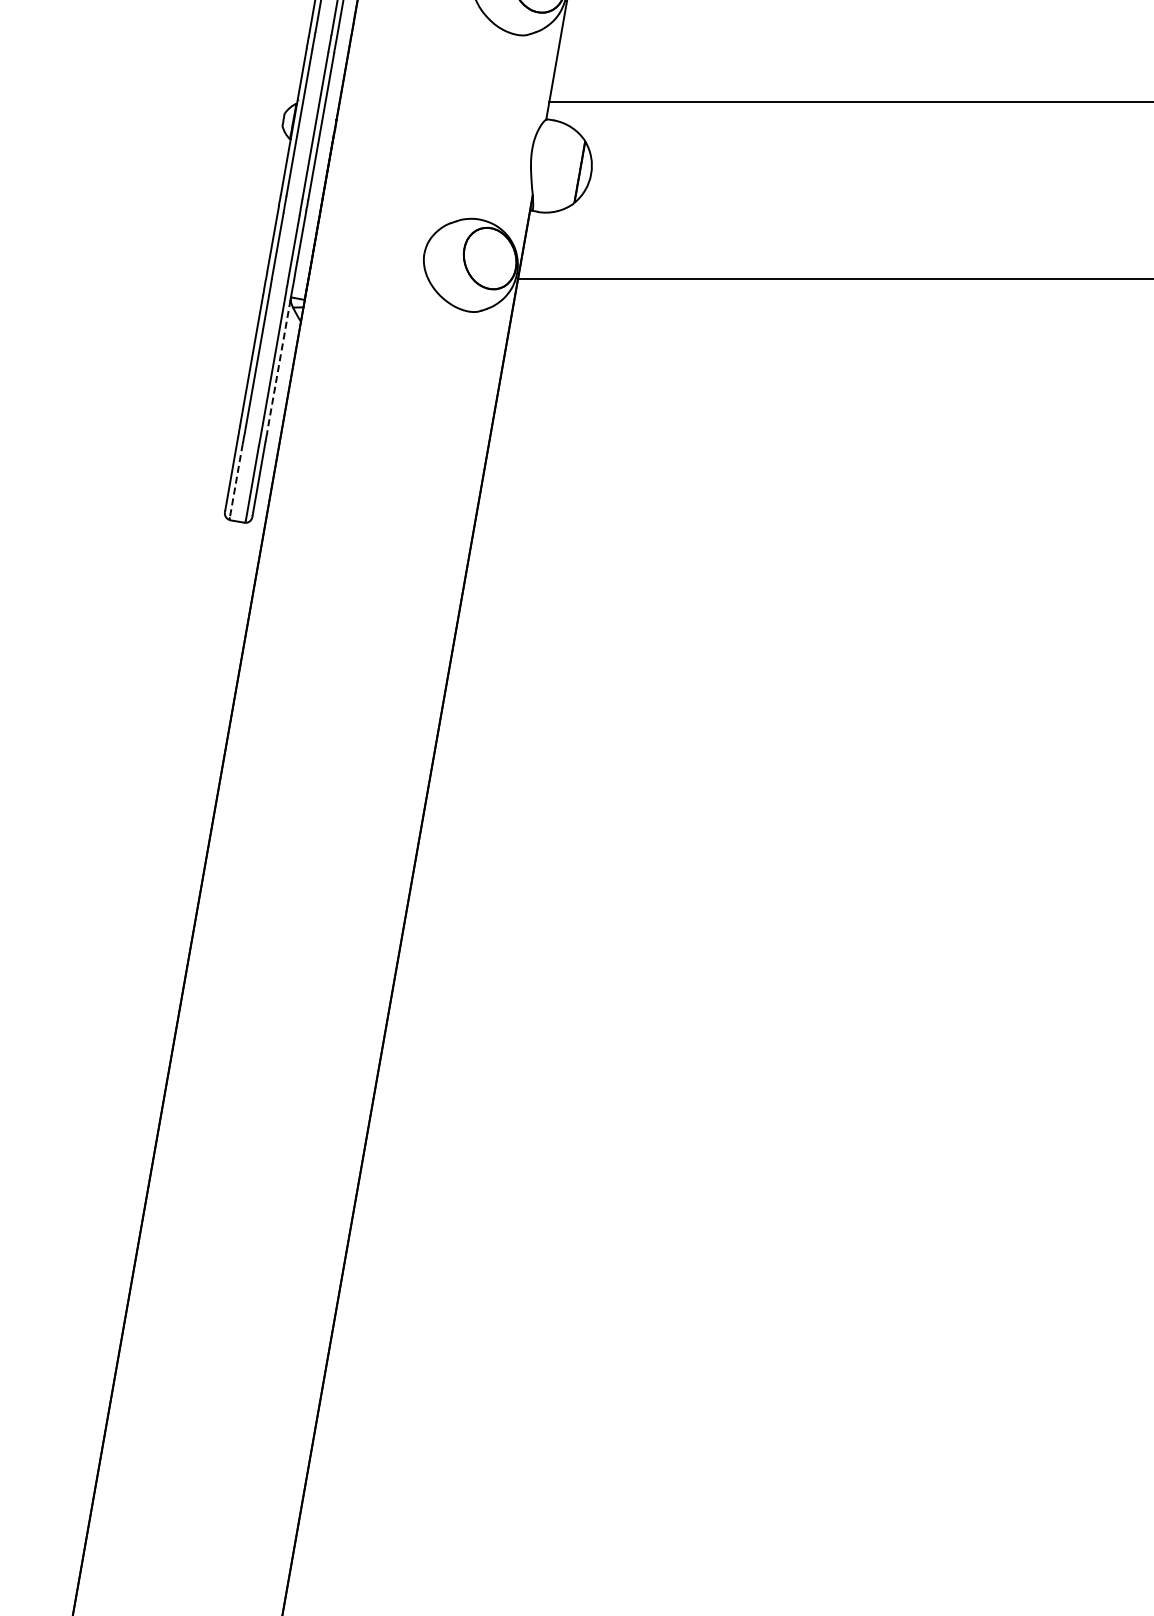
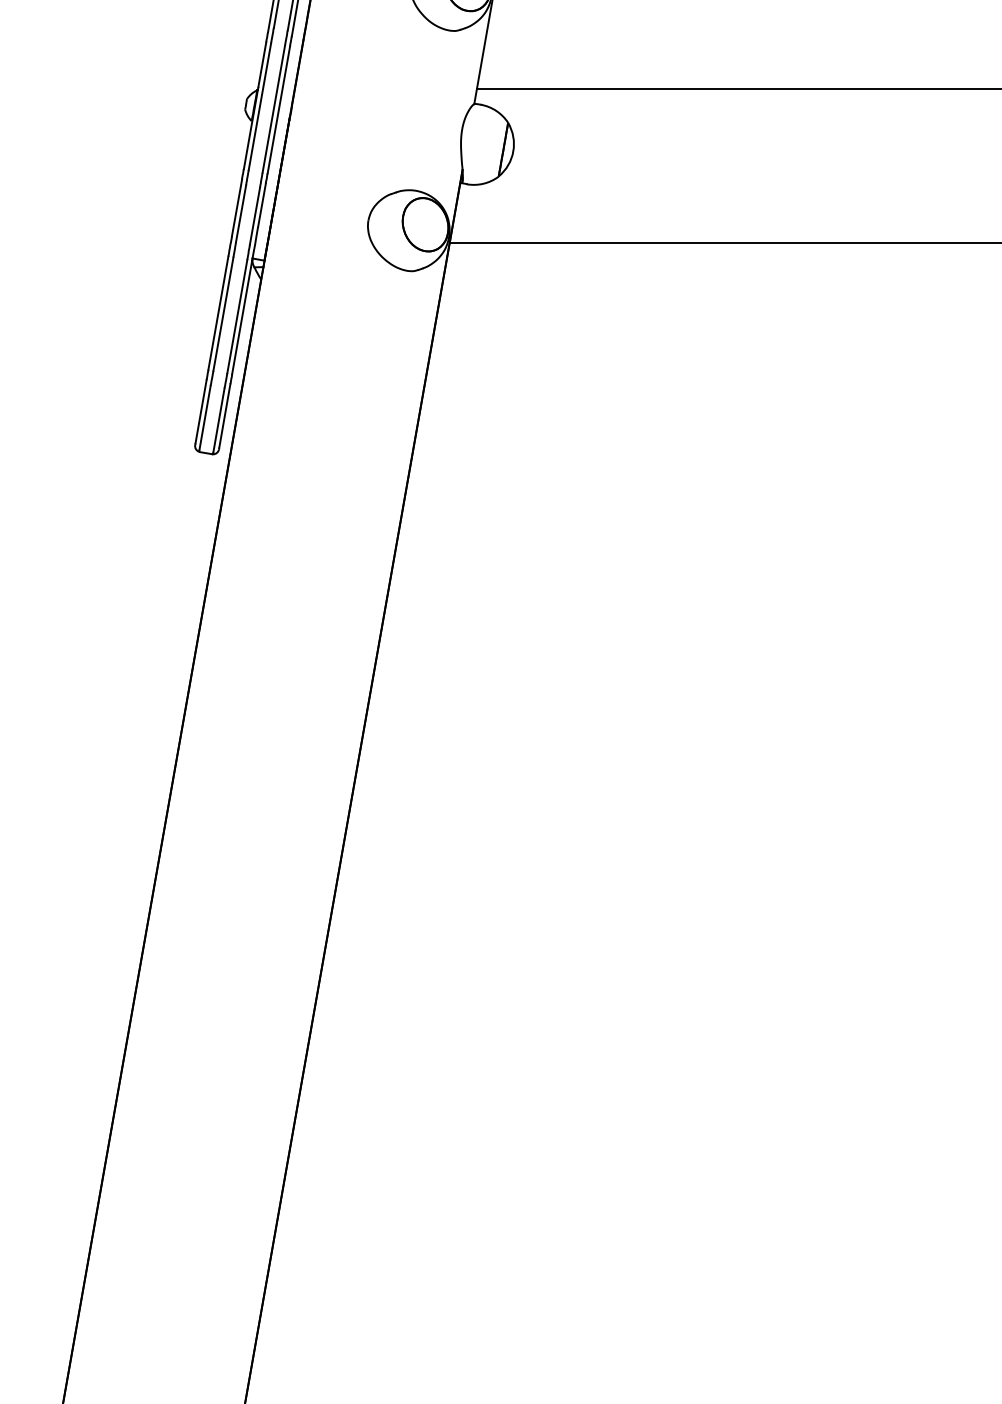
line: (278, 365) -> (241, 317), dashed -> solid
line: (236, 481) -> (205, 418), dashed -> solid

